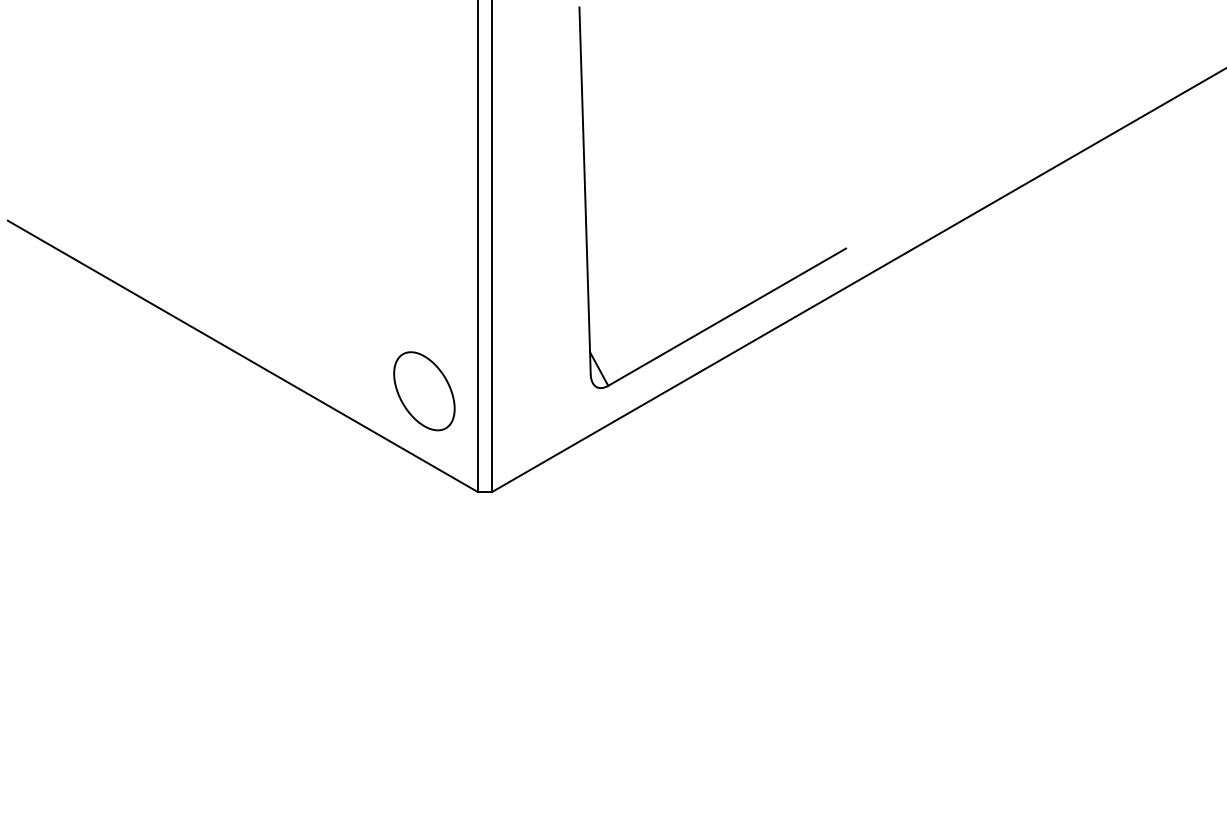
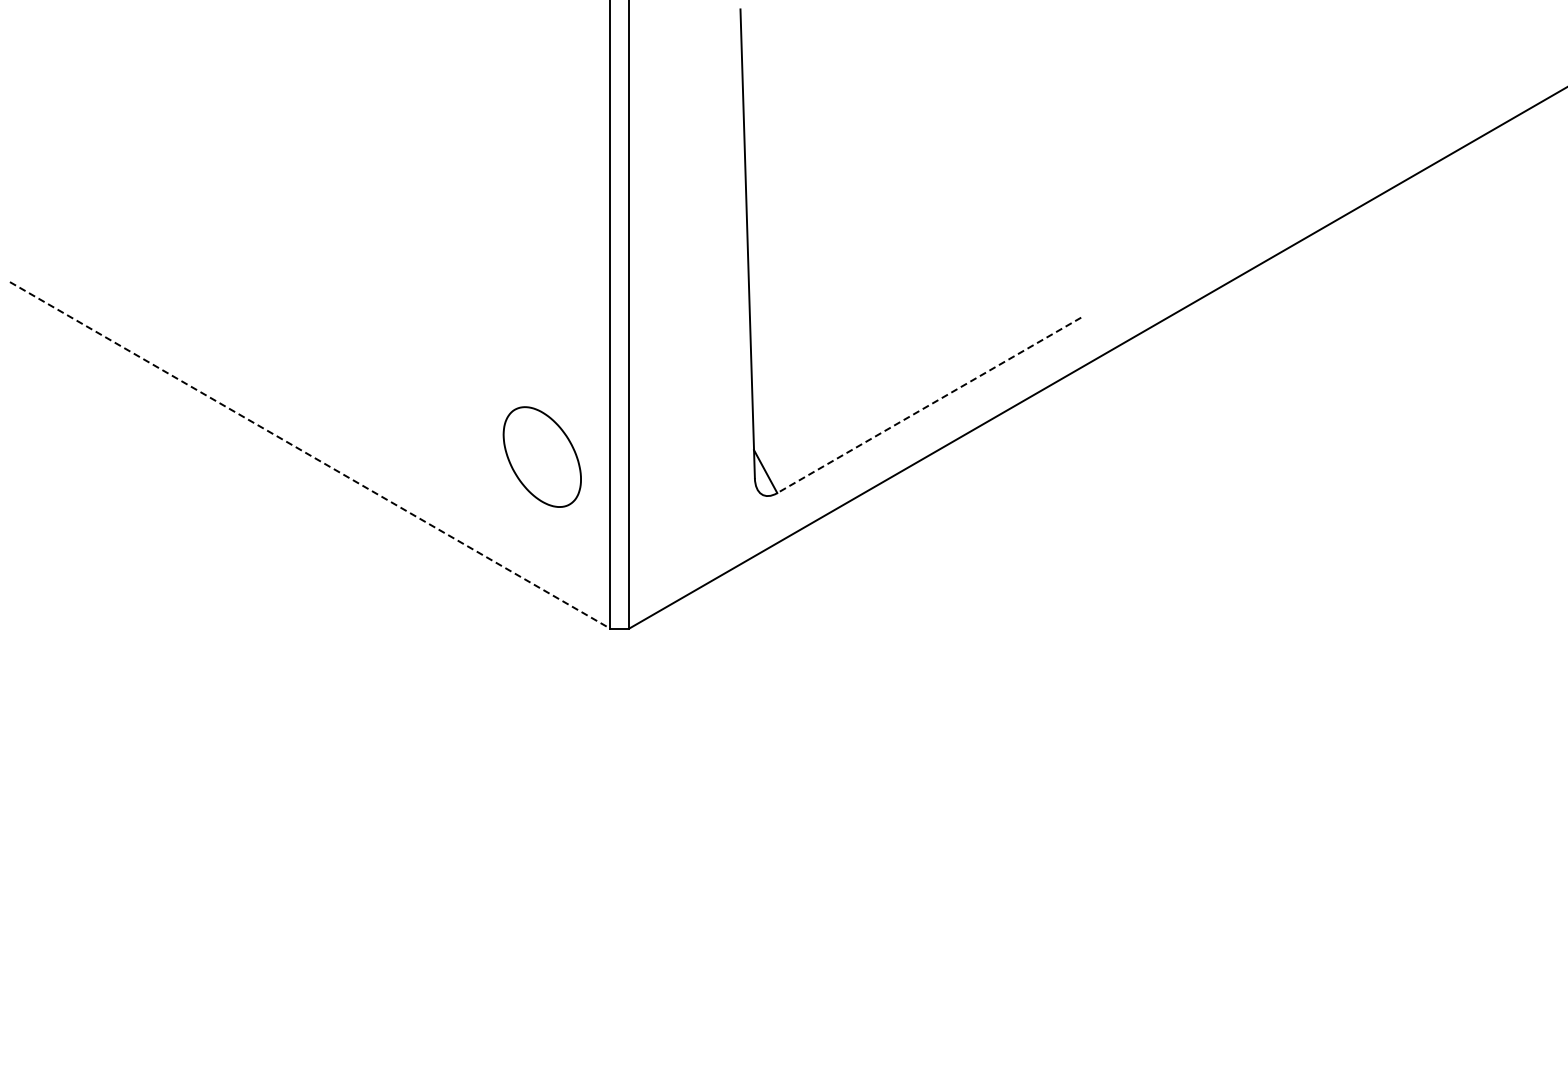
line: (726, 317) -> (928, 405), solid -> dashed
line: (243, 356) -> (310, 455), solid -> dashed
part: (423, 390) -> (541, 456), moved

